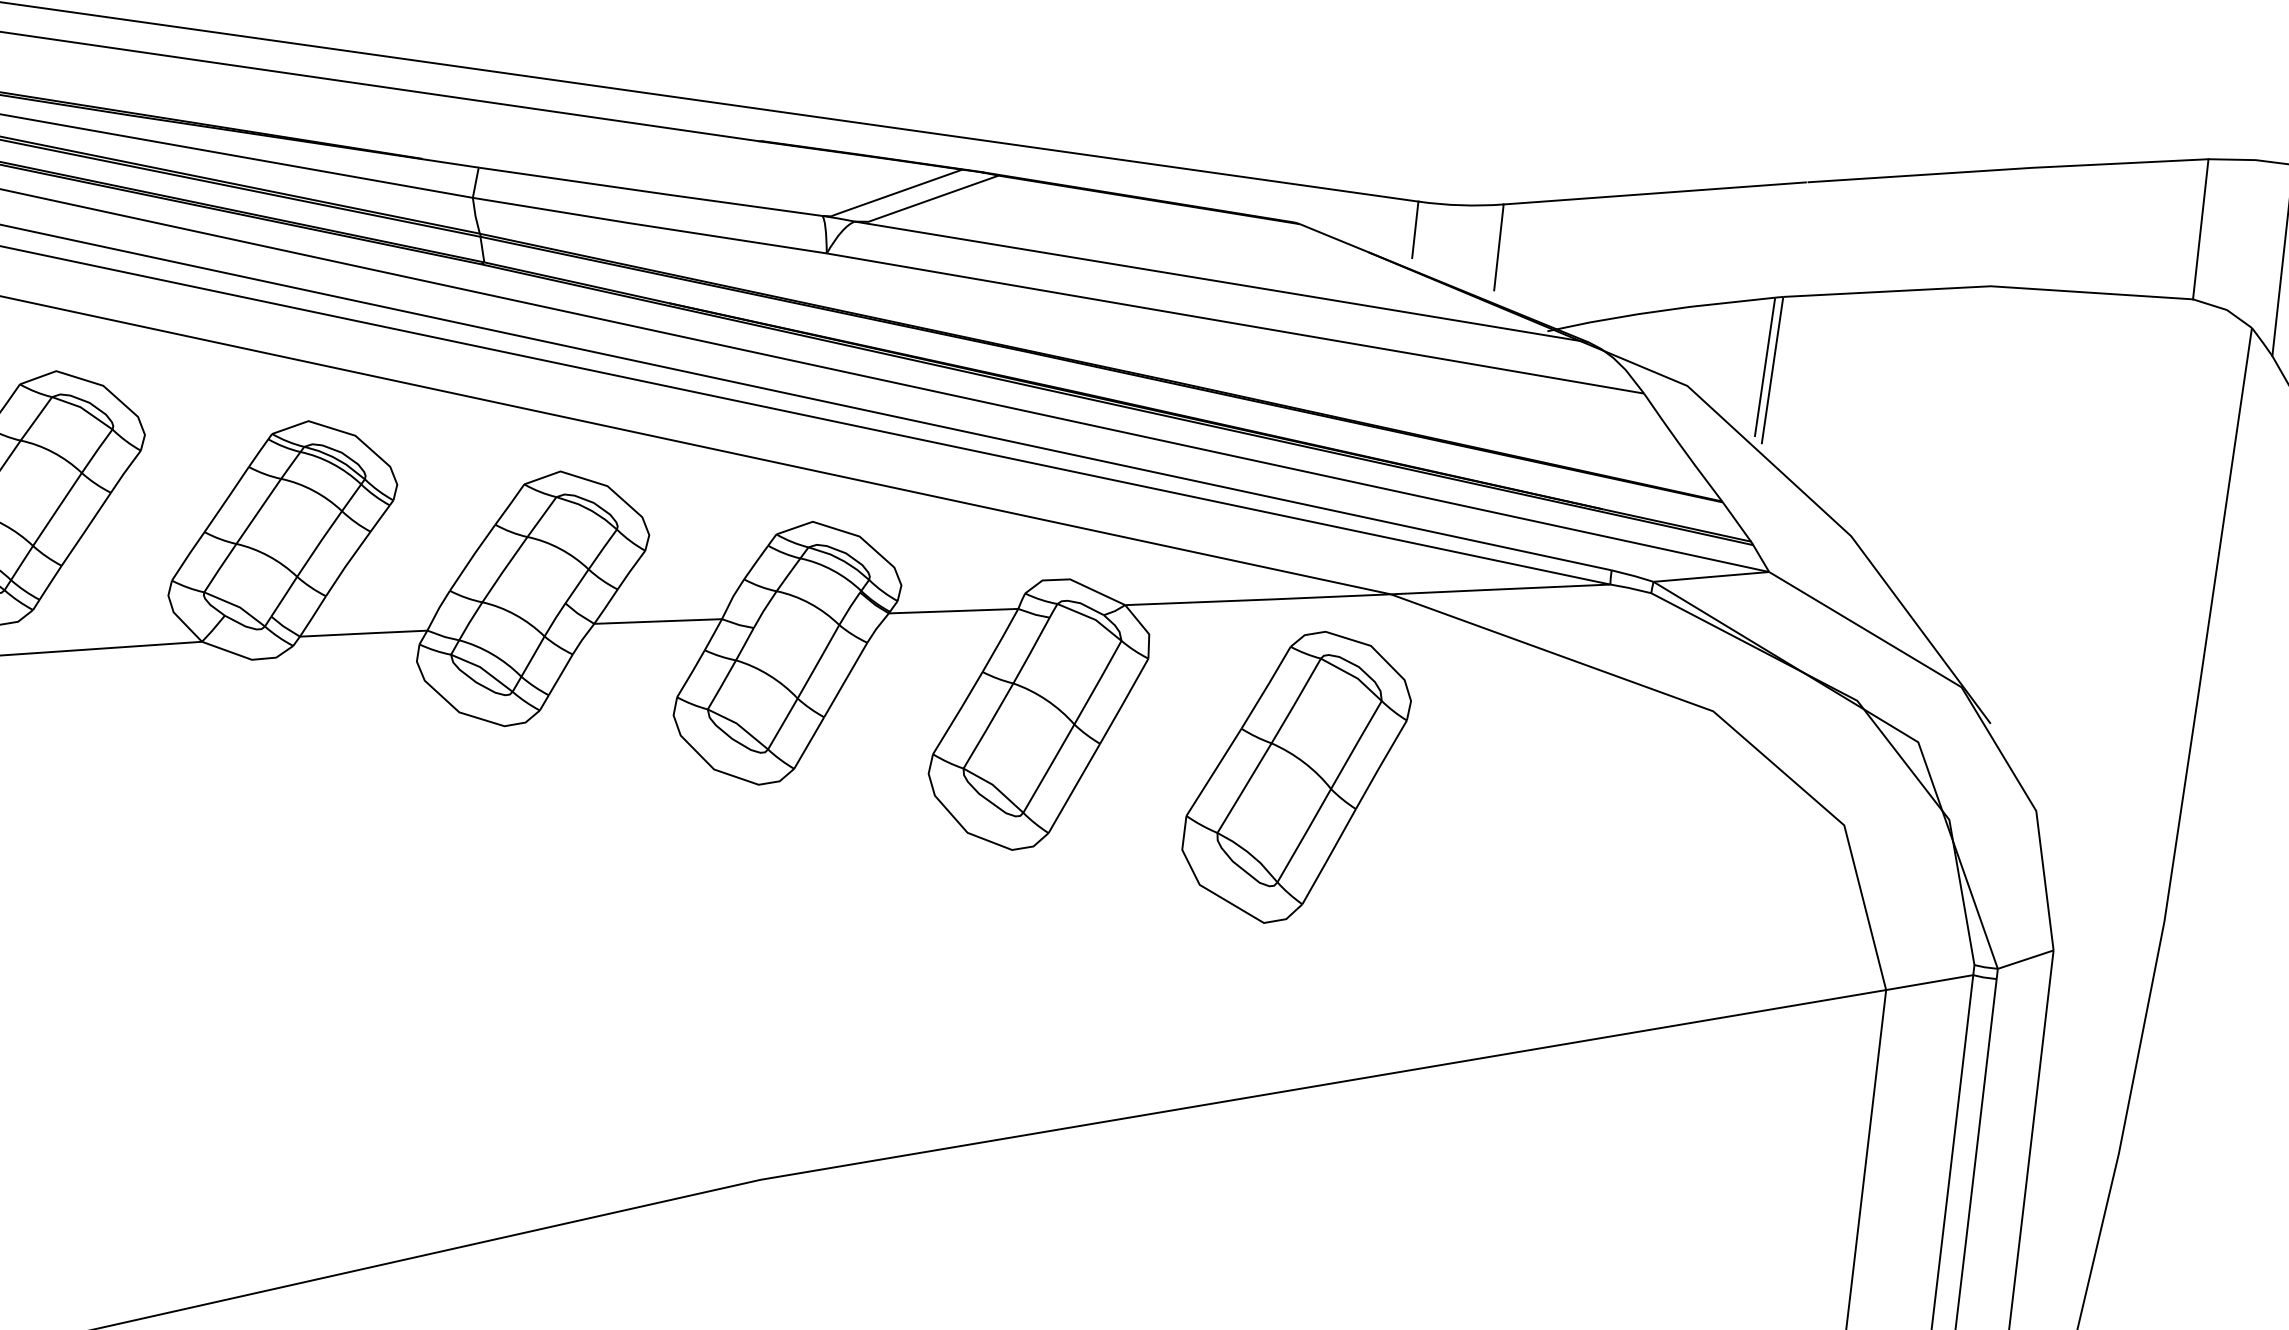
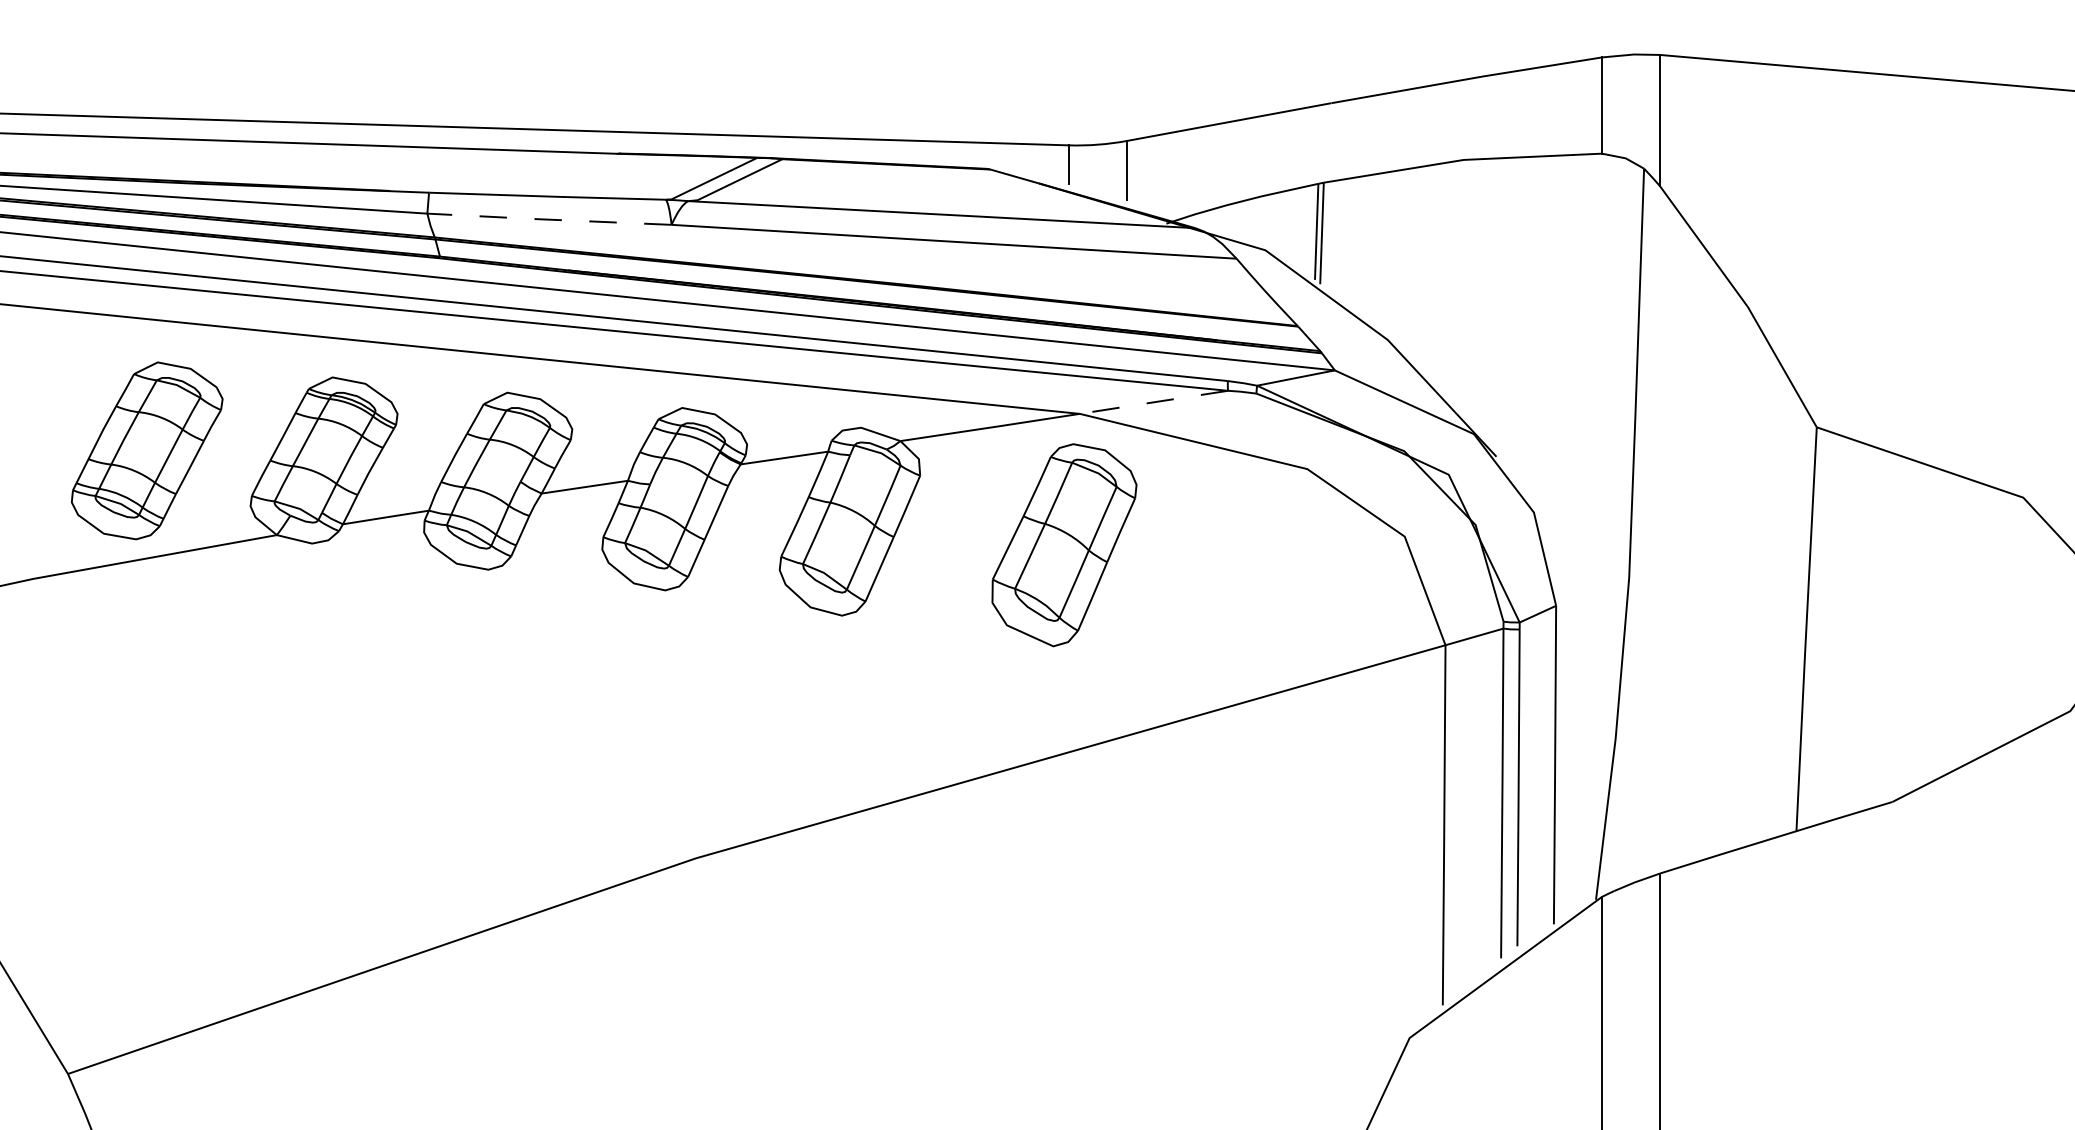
line: (648, 225) -> (548, 219), solid -> dashed
line: (1499, 589) -> (1153, 402), solid -> dashed
part: (1296, 777) -> (1064, 545), moved

